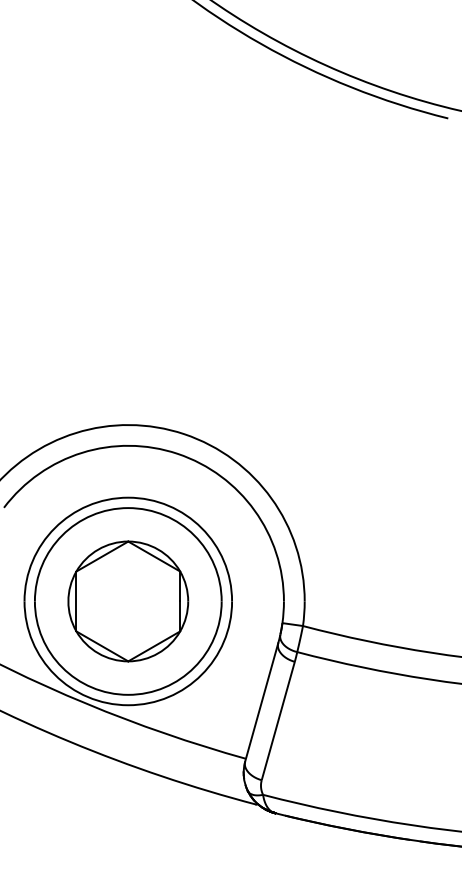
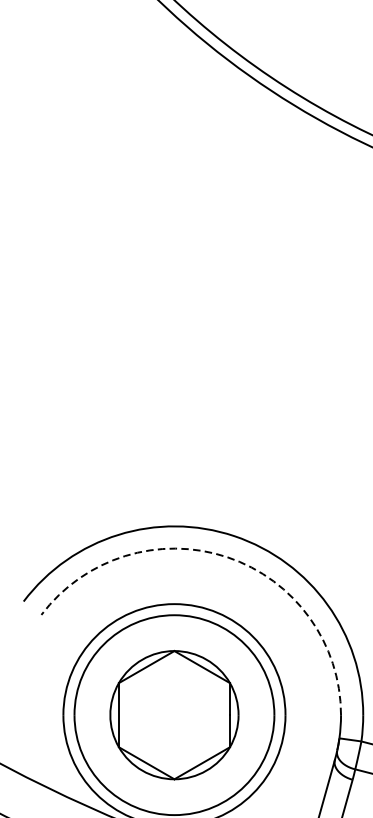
arc: (177, 453) -> (227, 556), solid -> dashed

